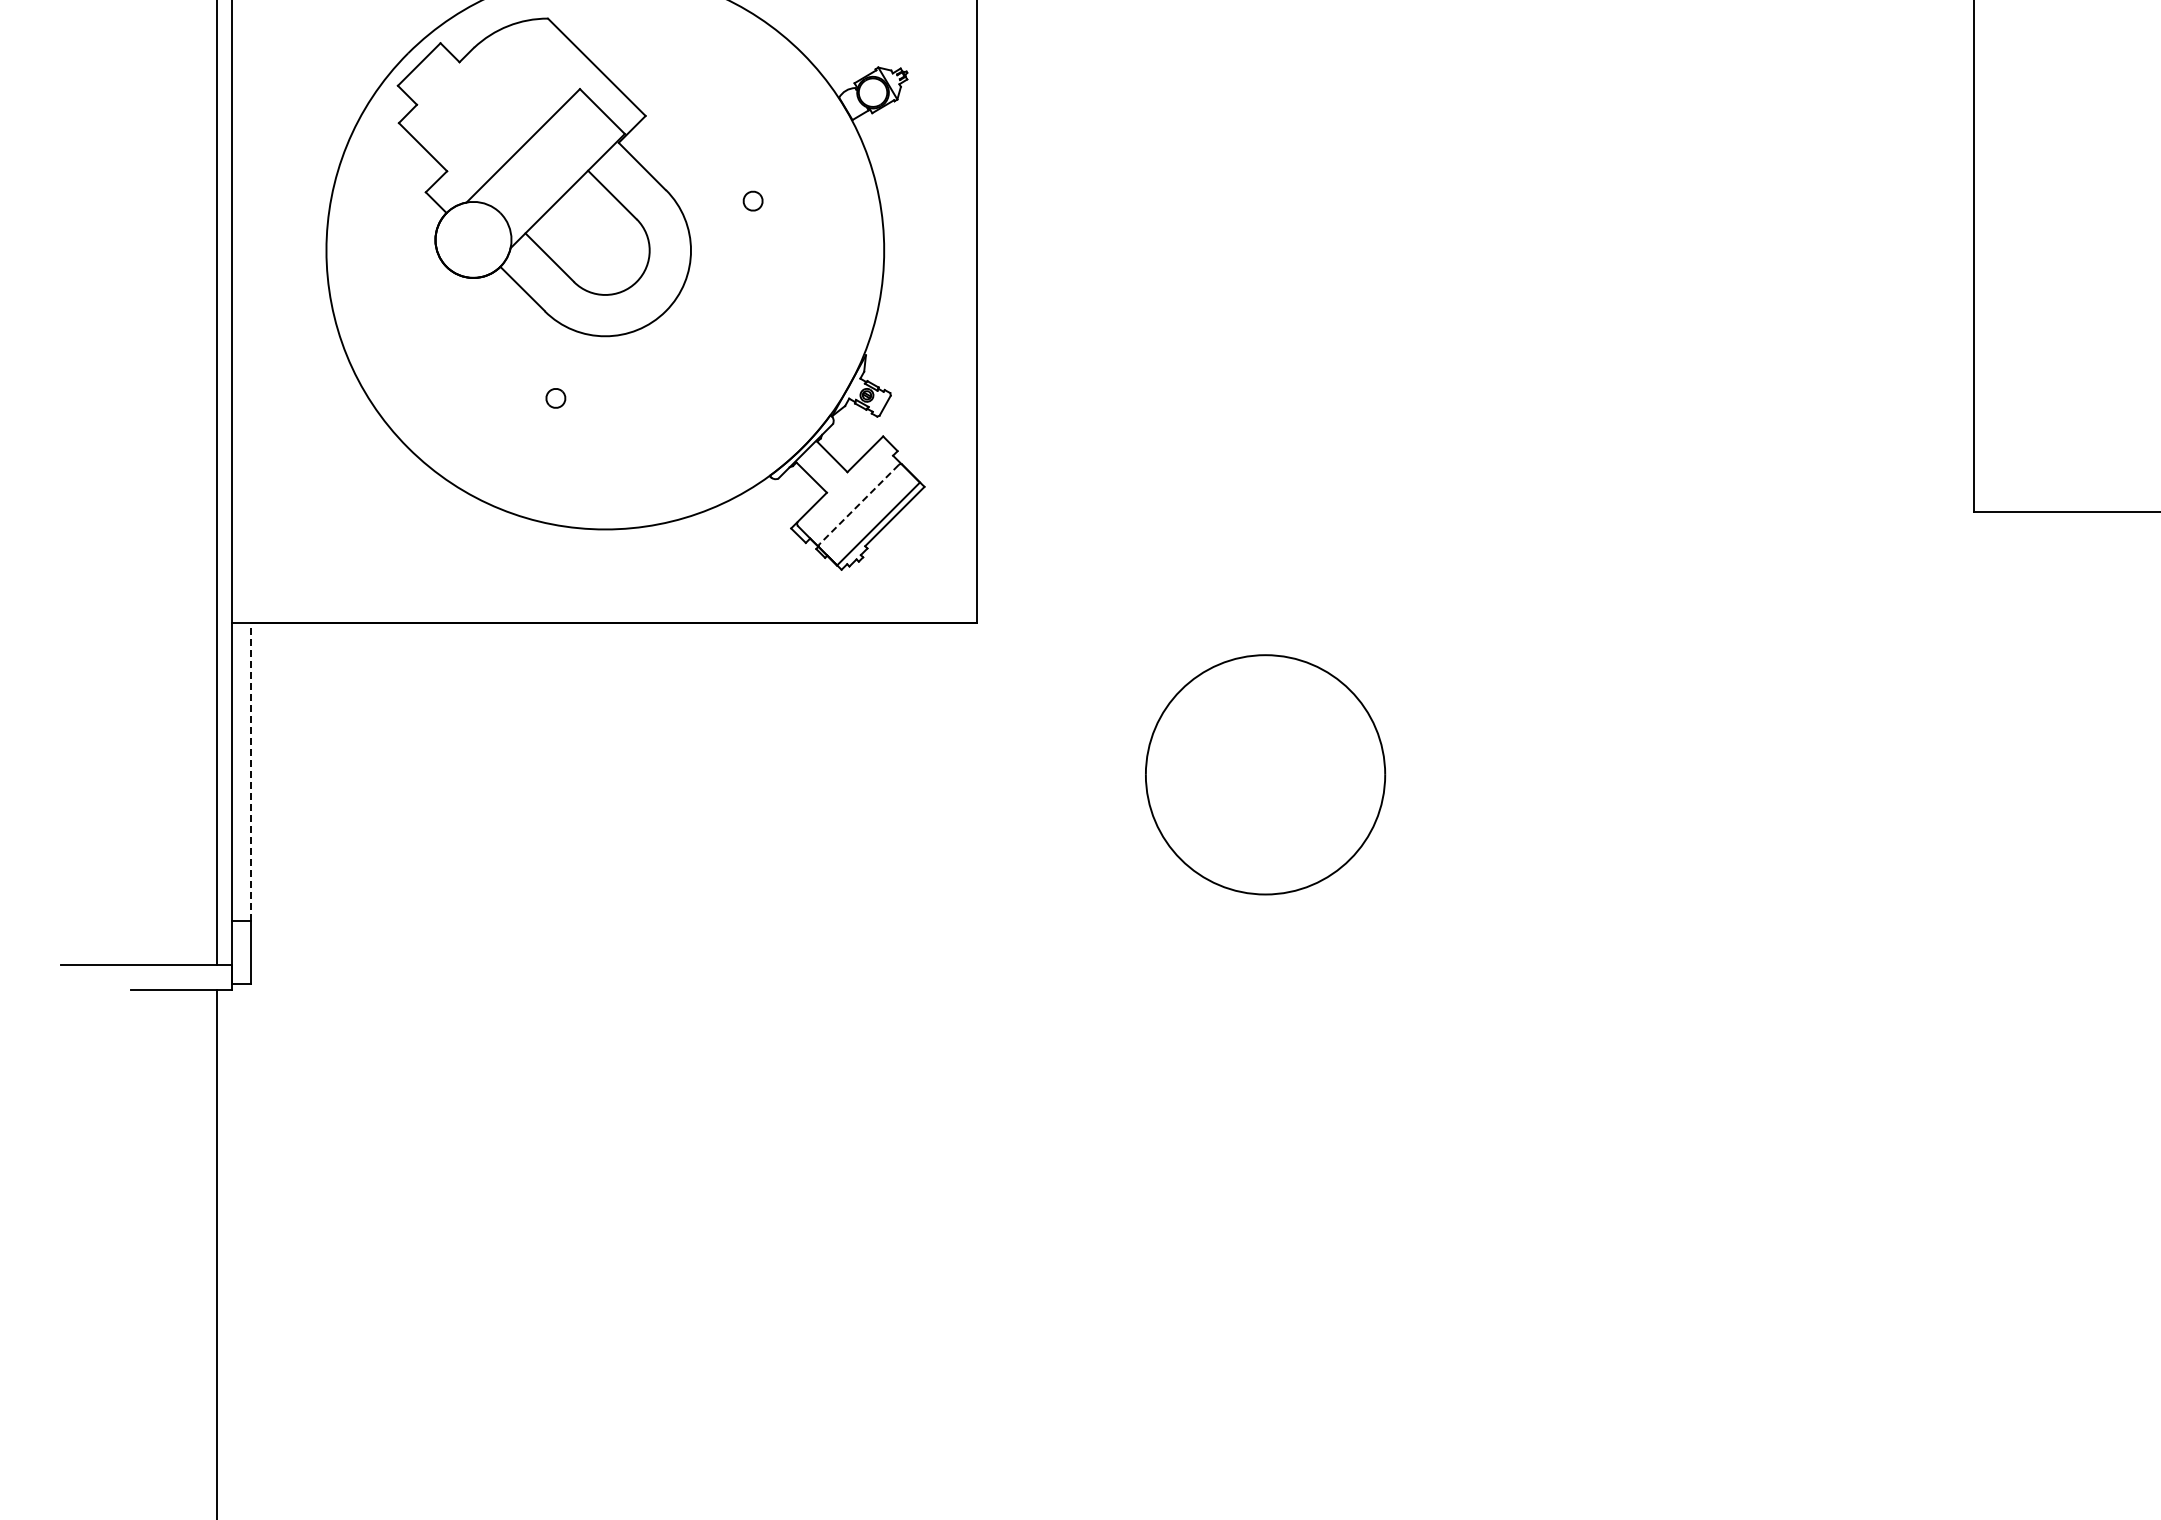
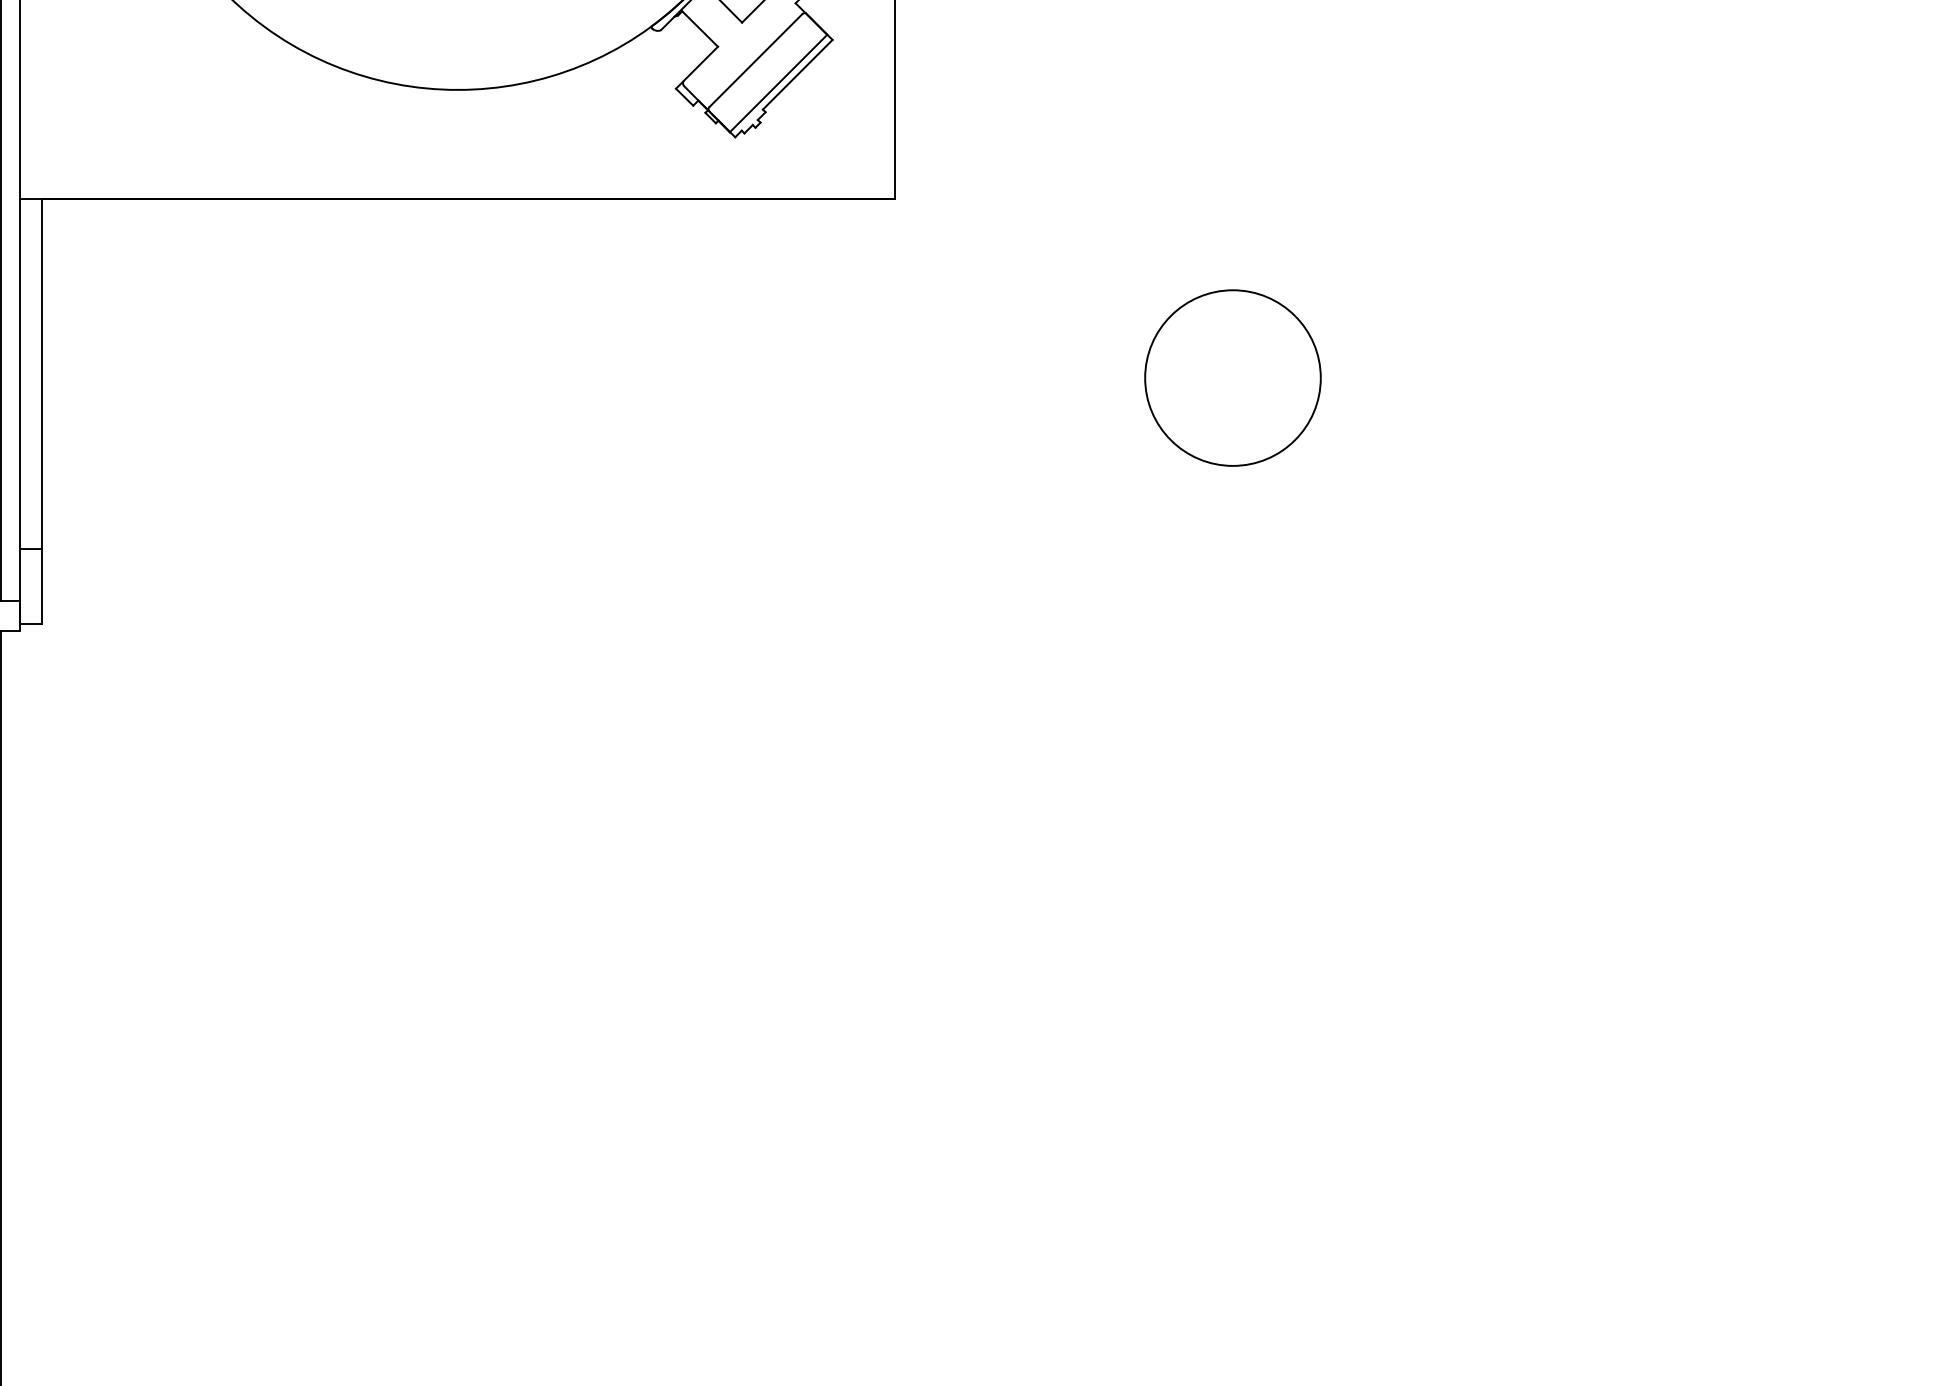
line: (859, 504) -> (756, 60), dashed -> solid
line: (251, 771) -> (42, 374), dashed -> solid
part: (1265, 774) -> (1232, 377), size x0.62

